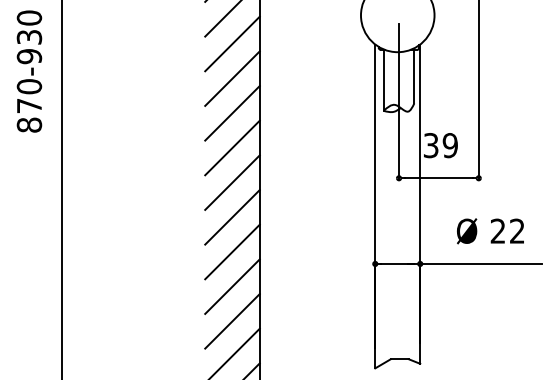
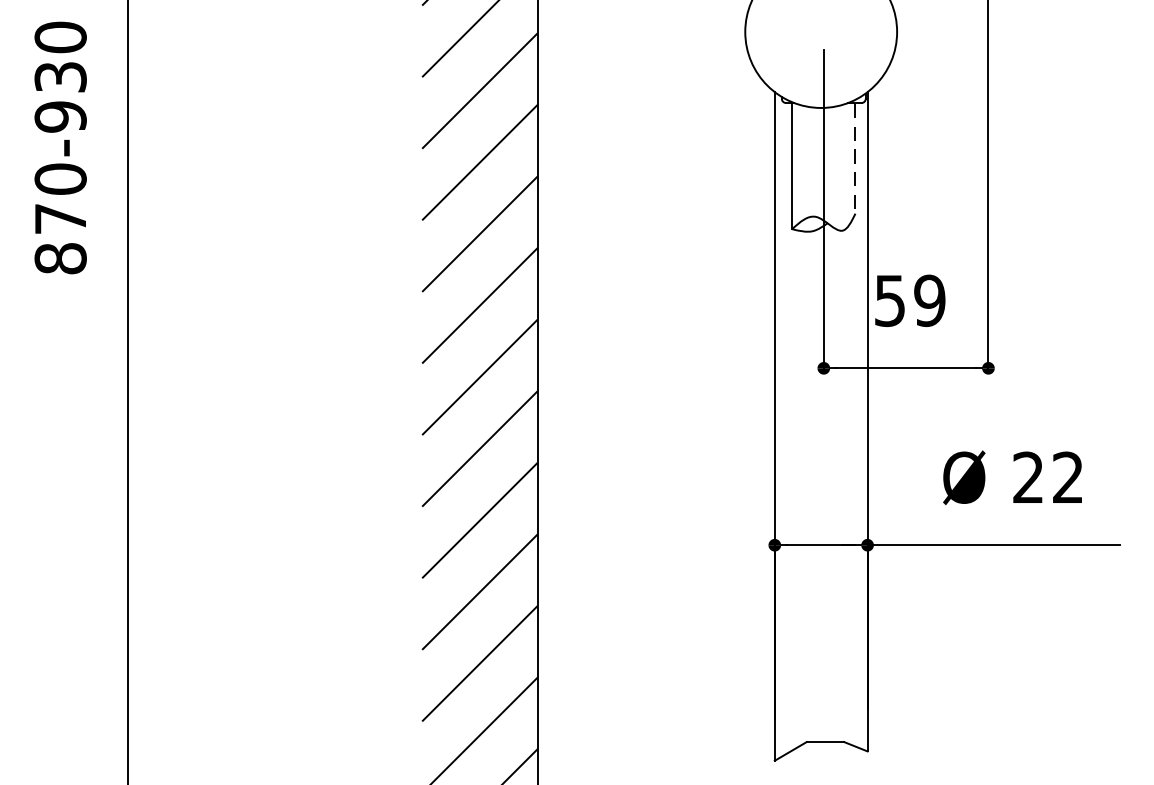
line: (414, 76) -> (855, 158), solid -> dashed
text: (431, 145) -> (890, 300), 39 -> 59

